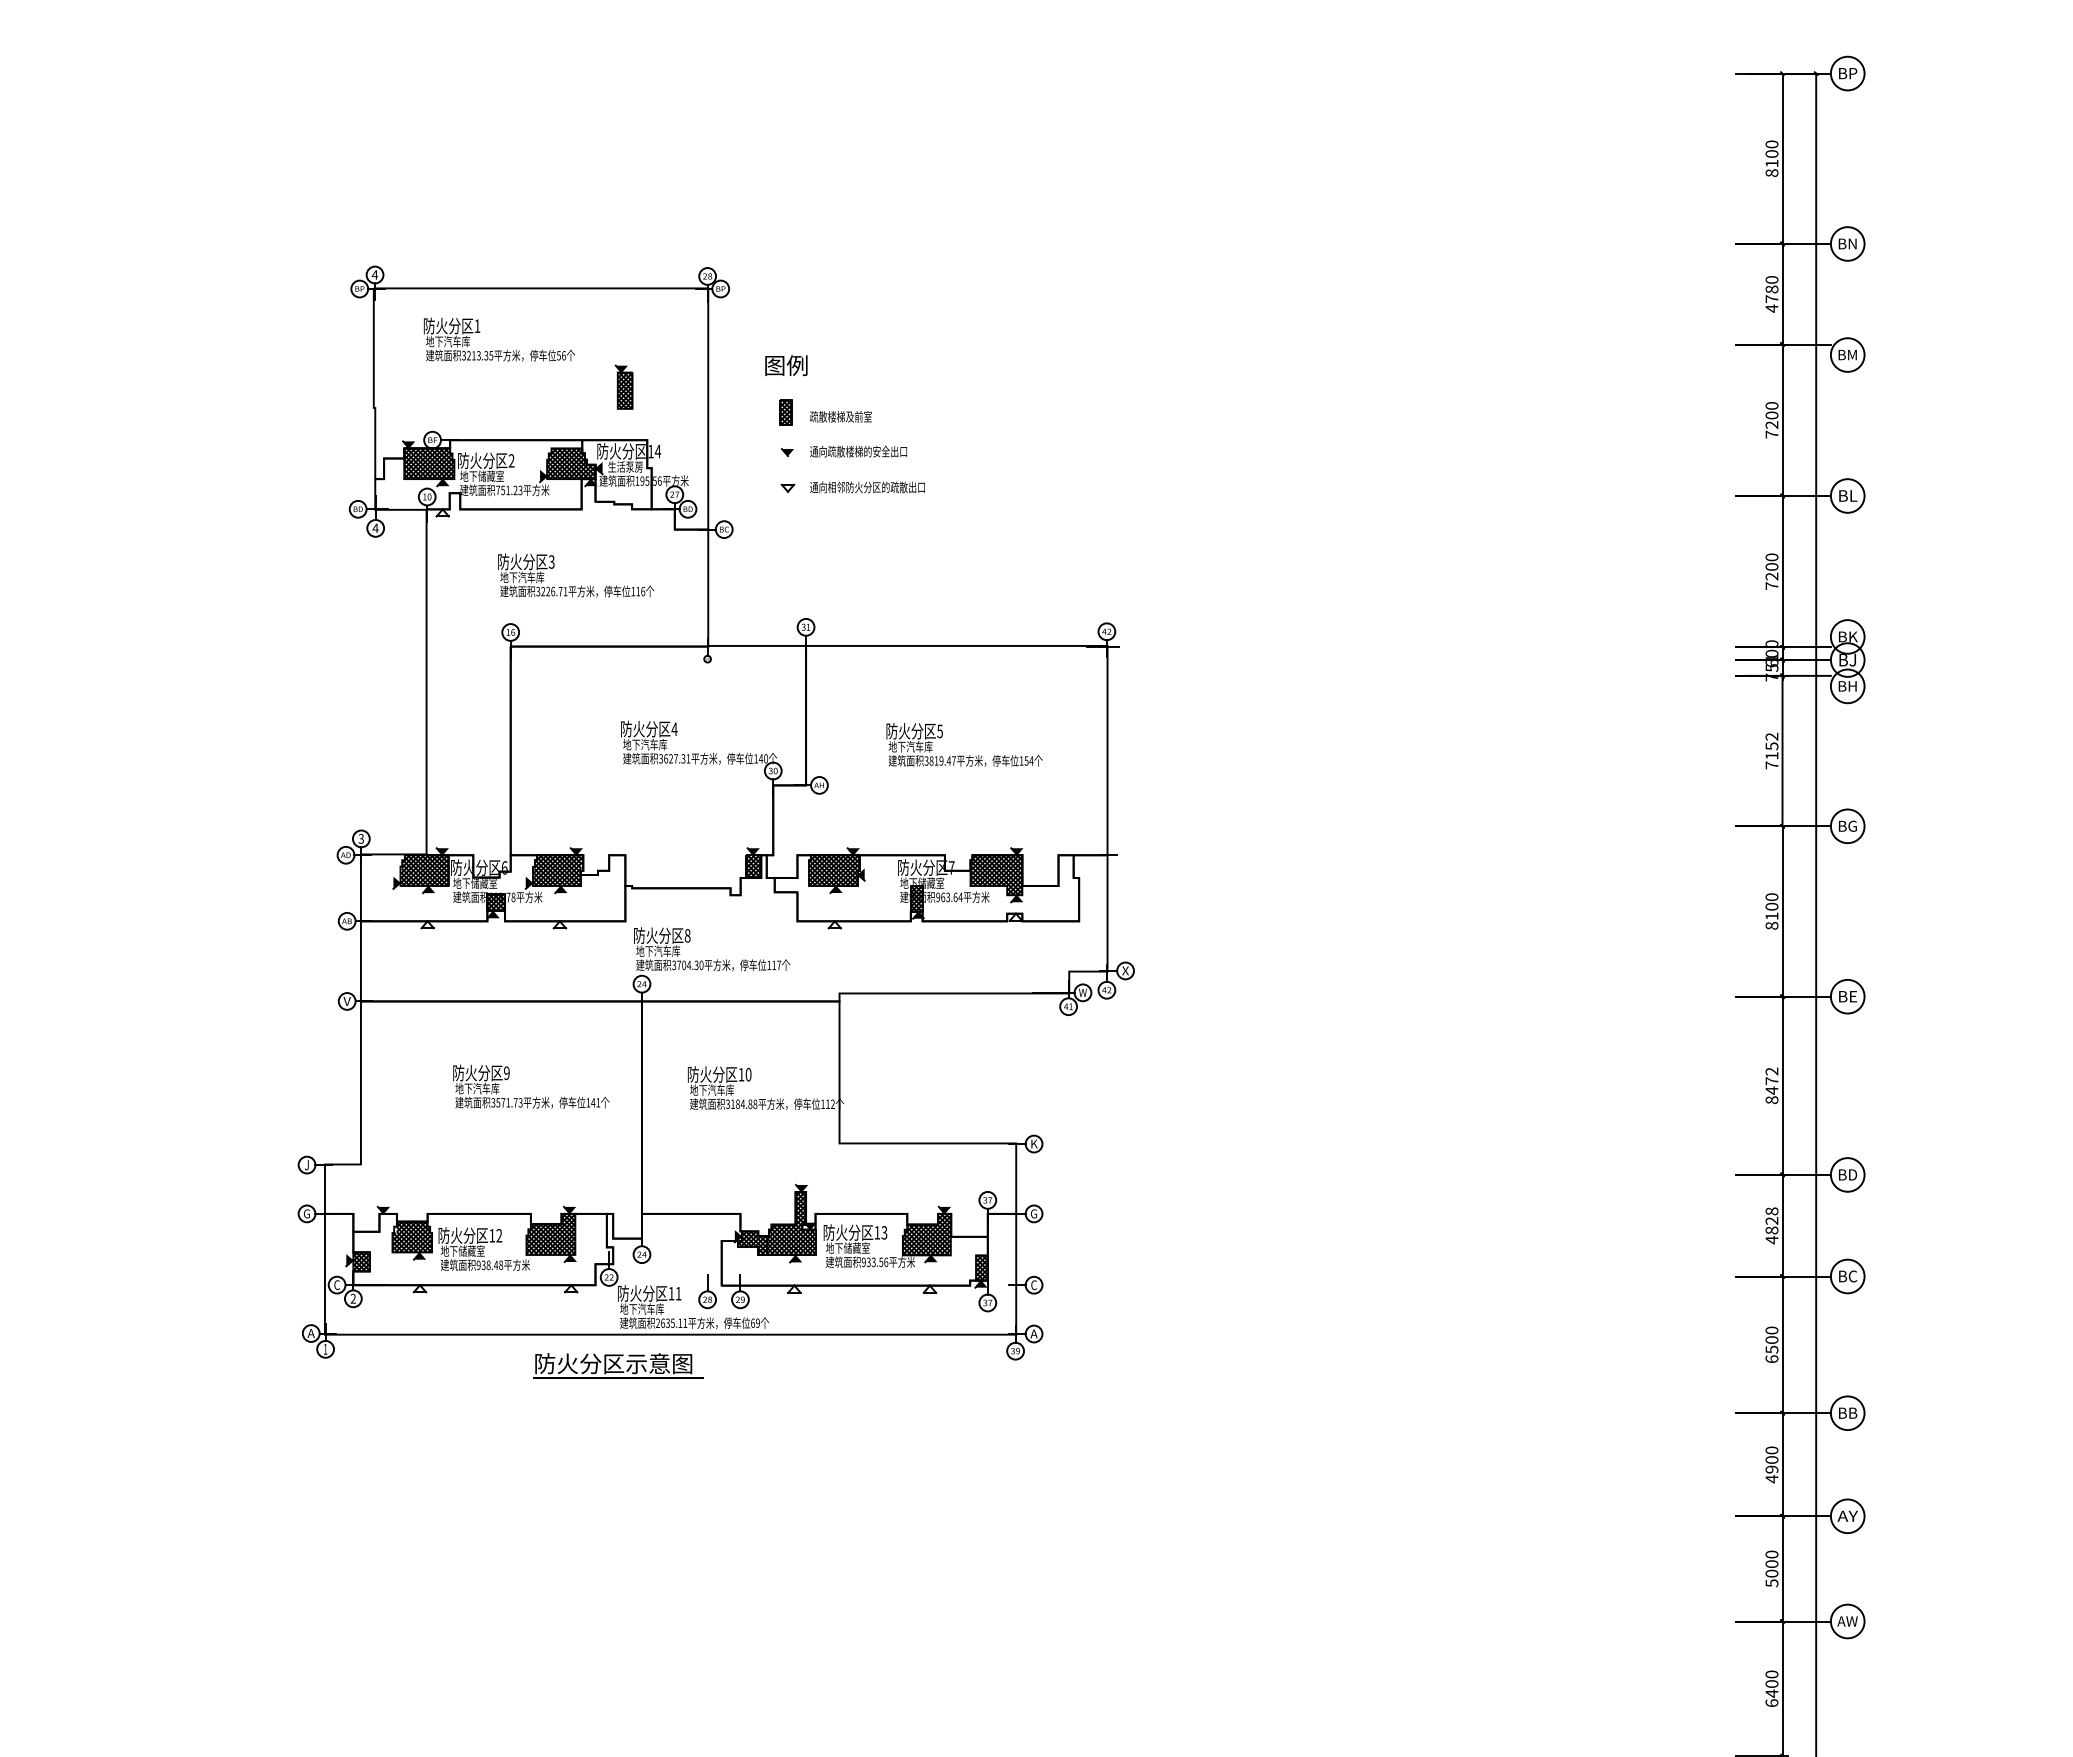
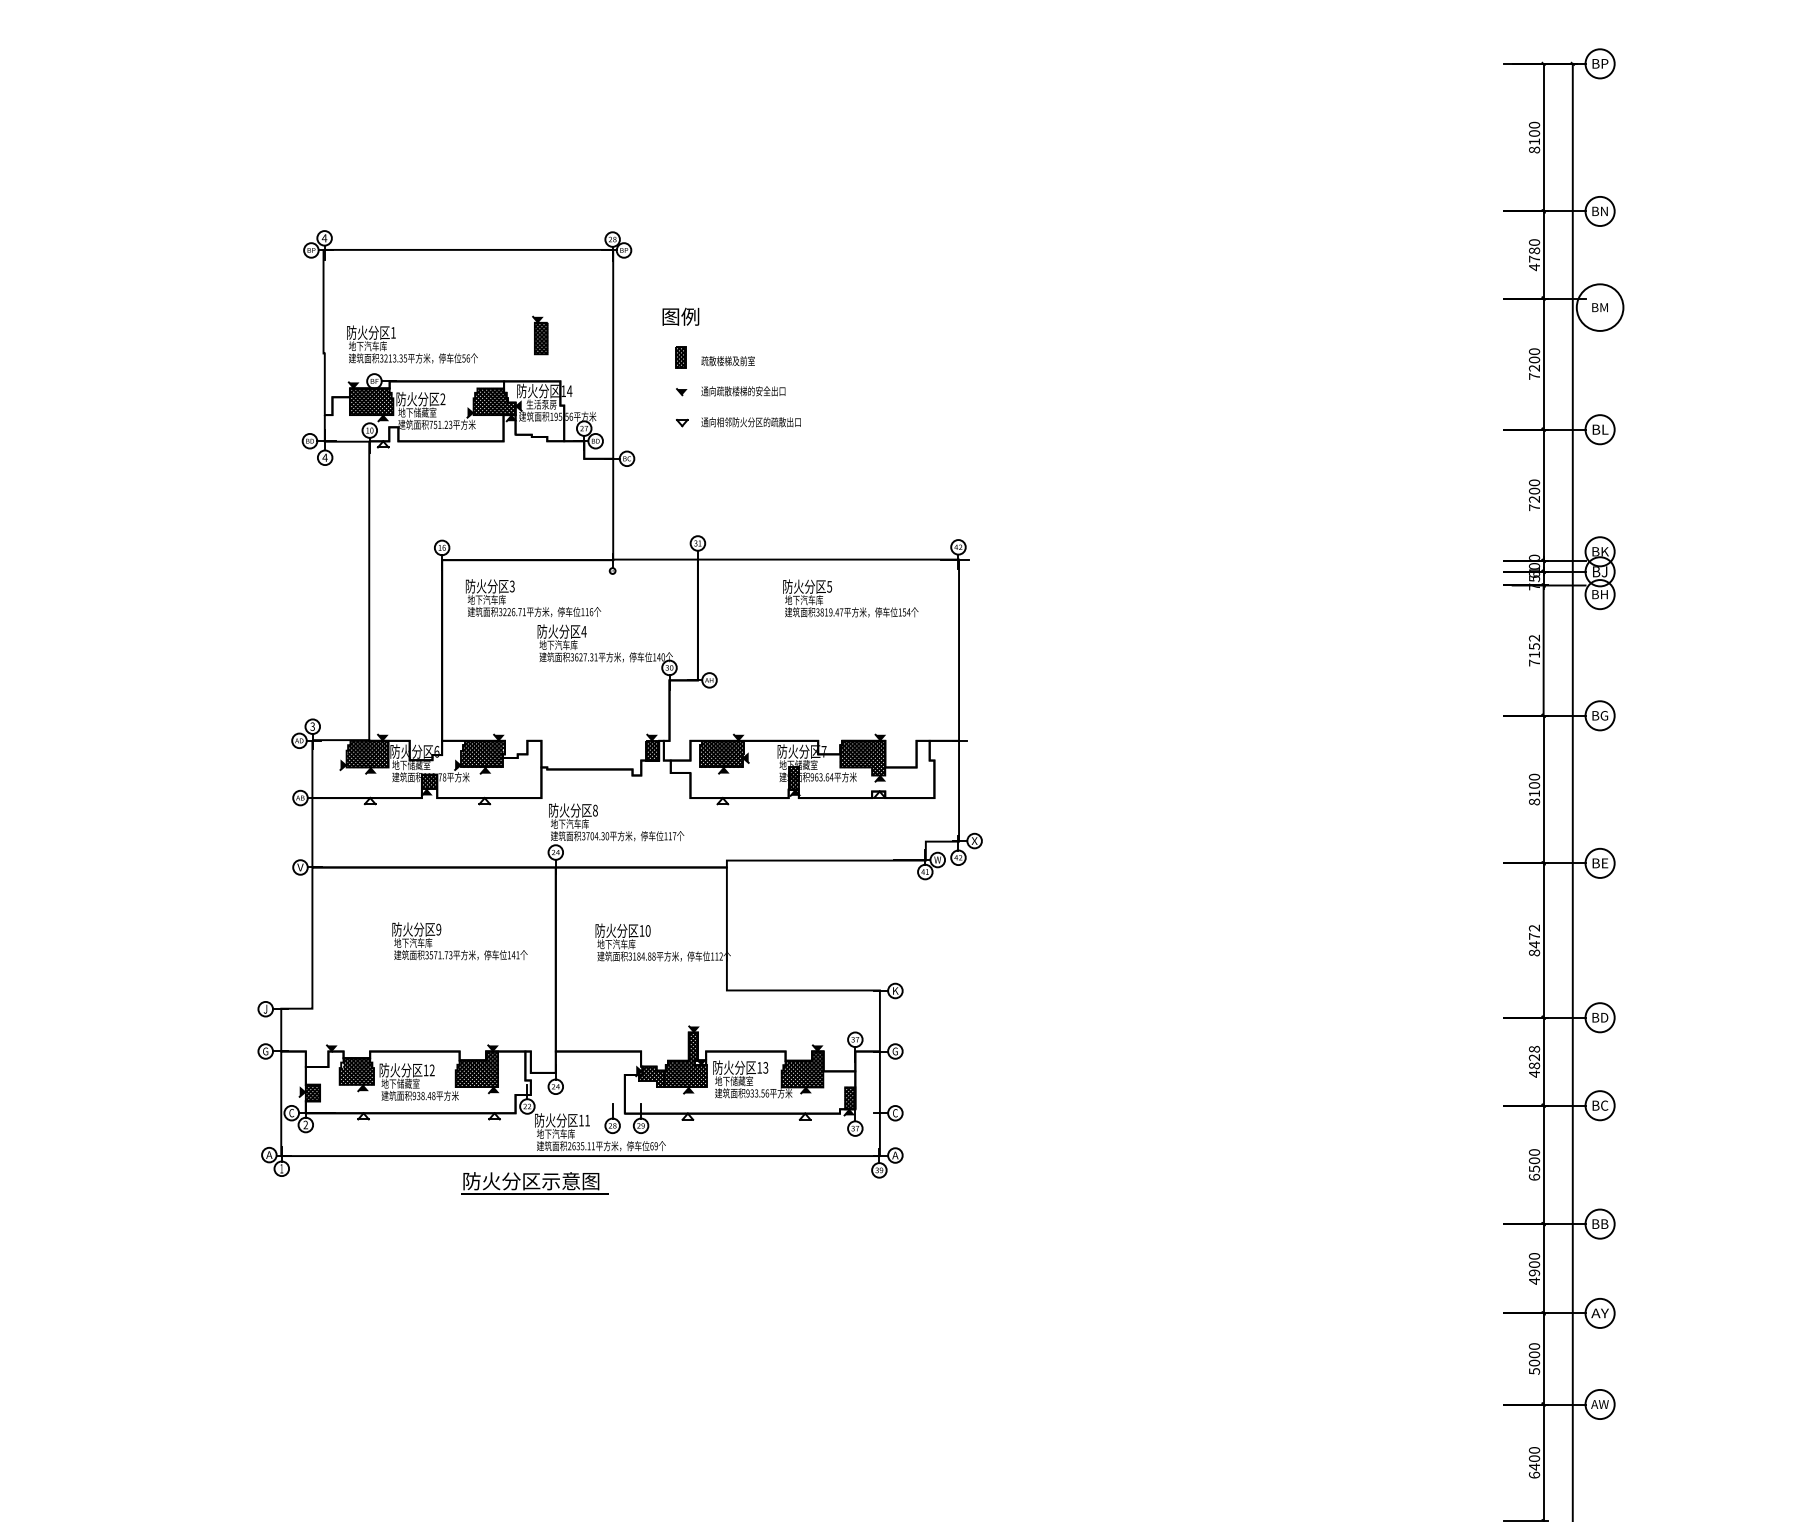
text: (498, 339) -> (411, 344), moved
circle: (1847, 354) -> (1599, 307), size x1.6
text: (576, 575) -> (533, 598), moved
text: (964, 744) -> (850, 598), moved

